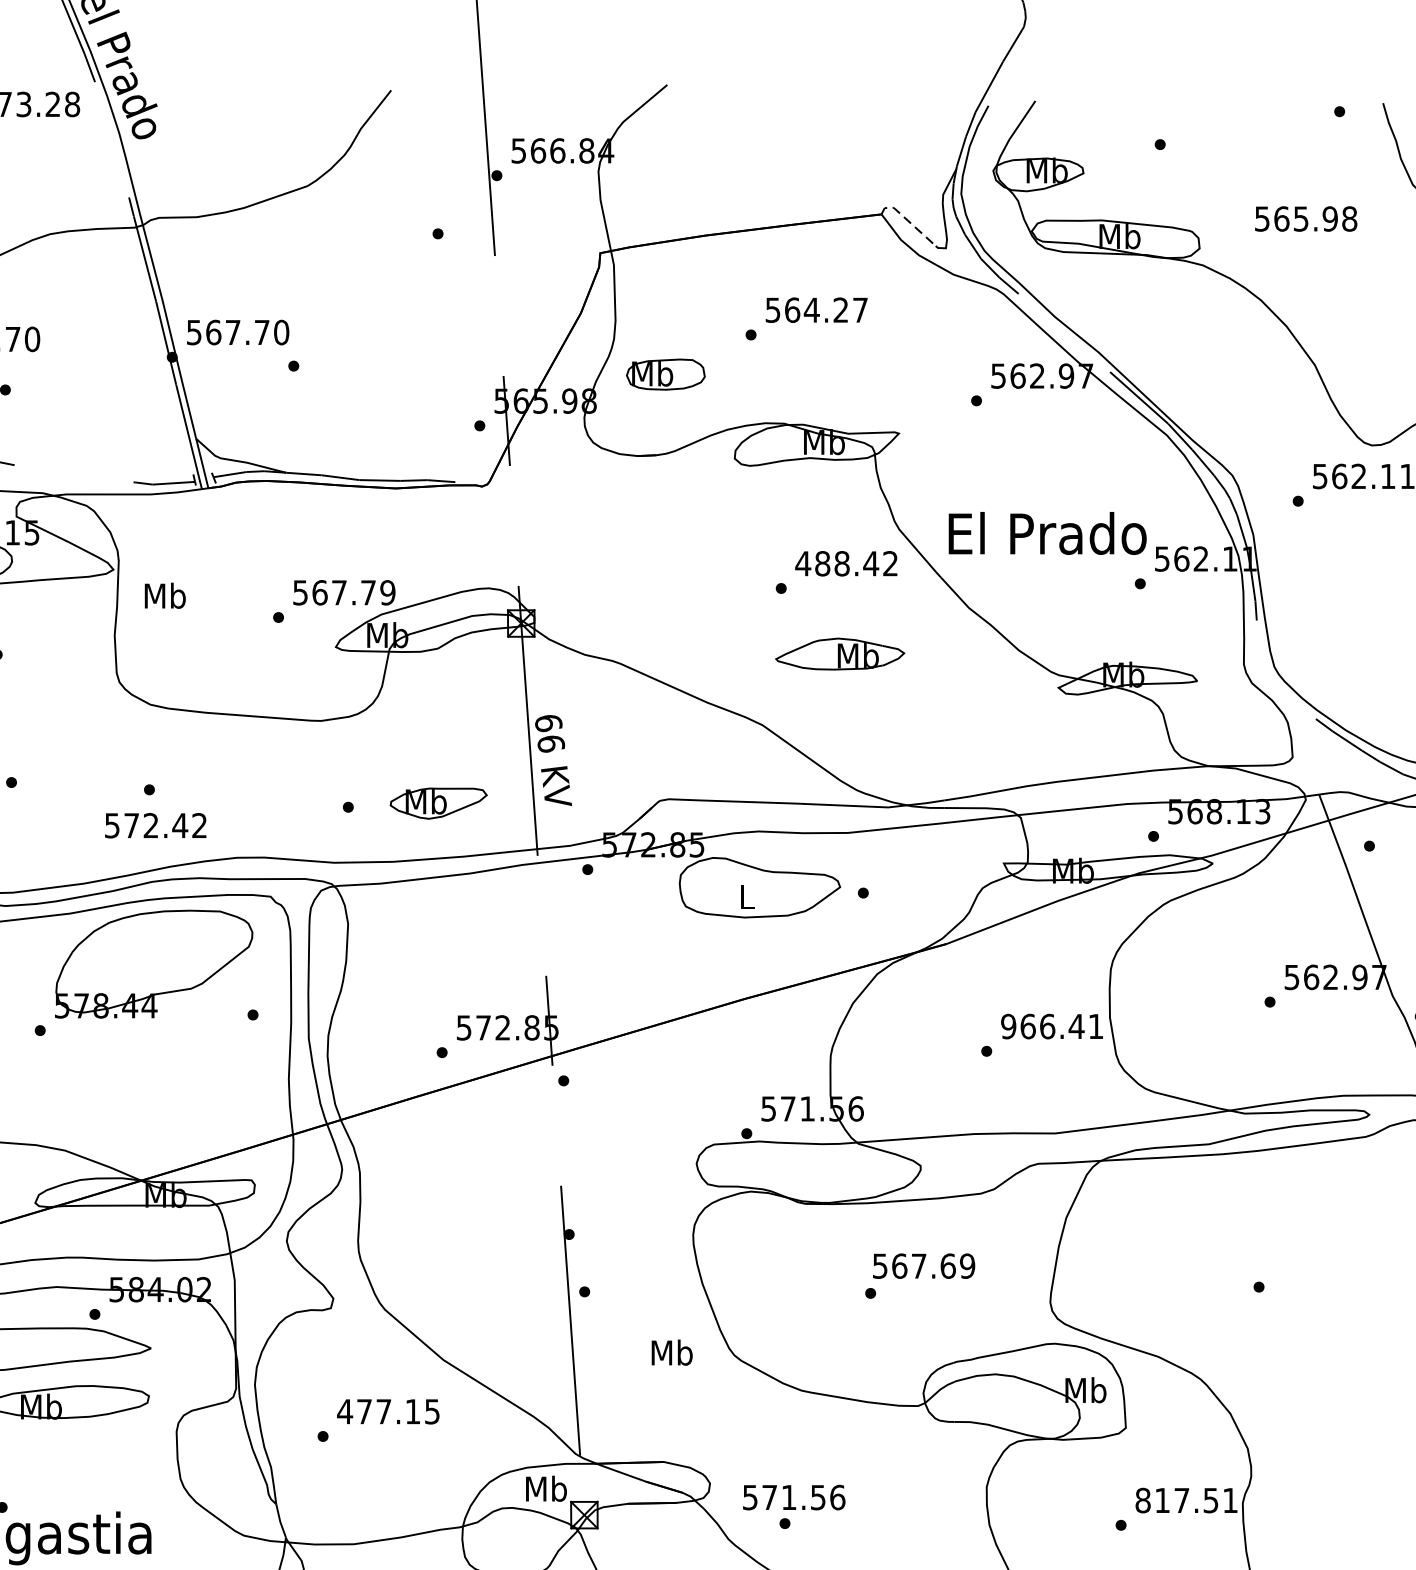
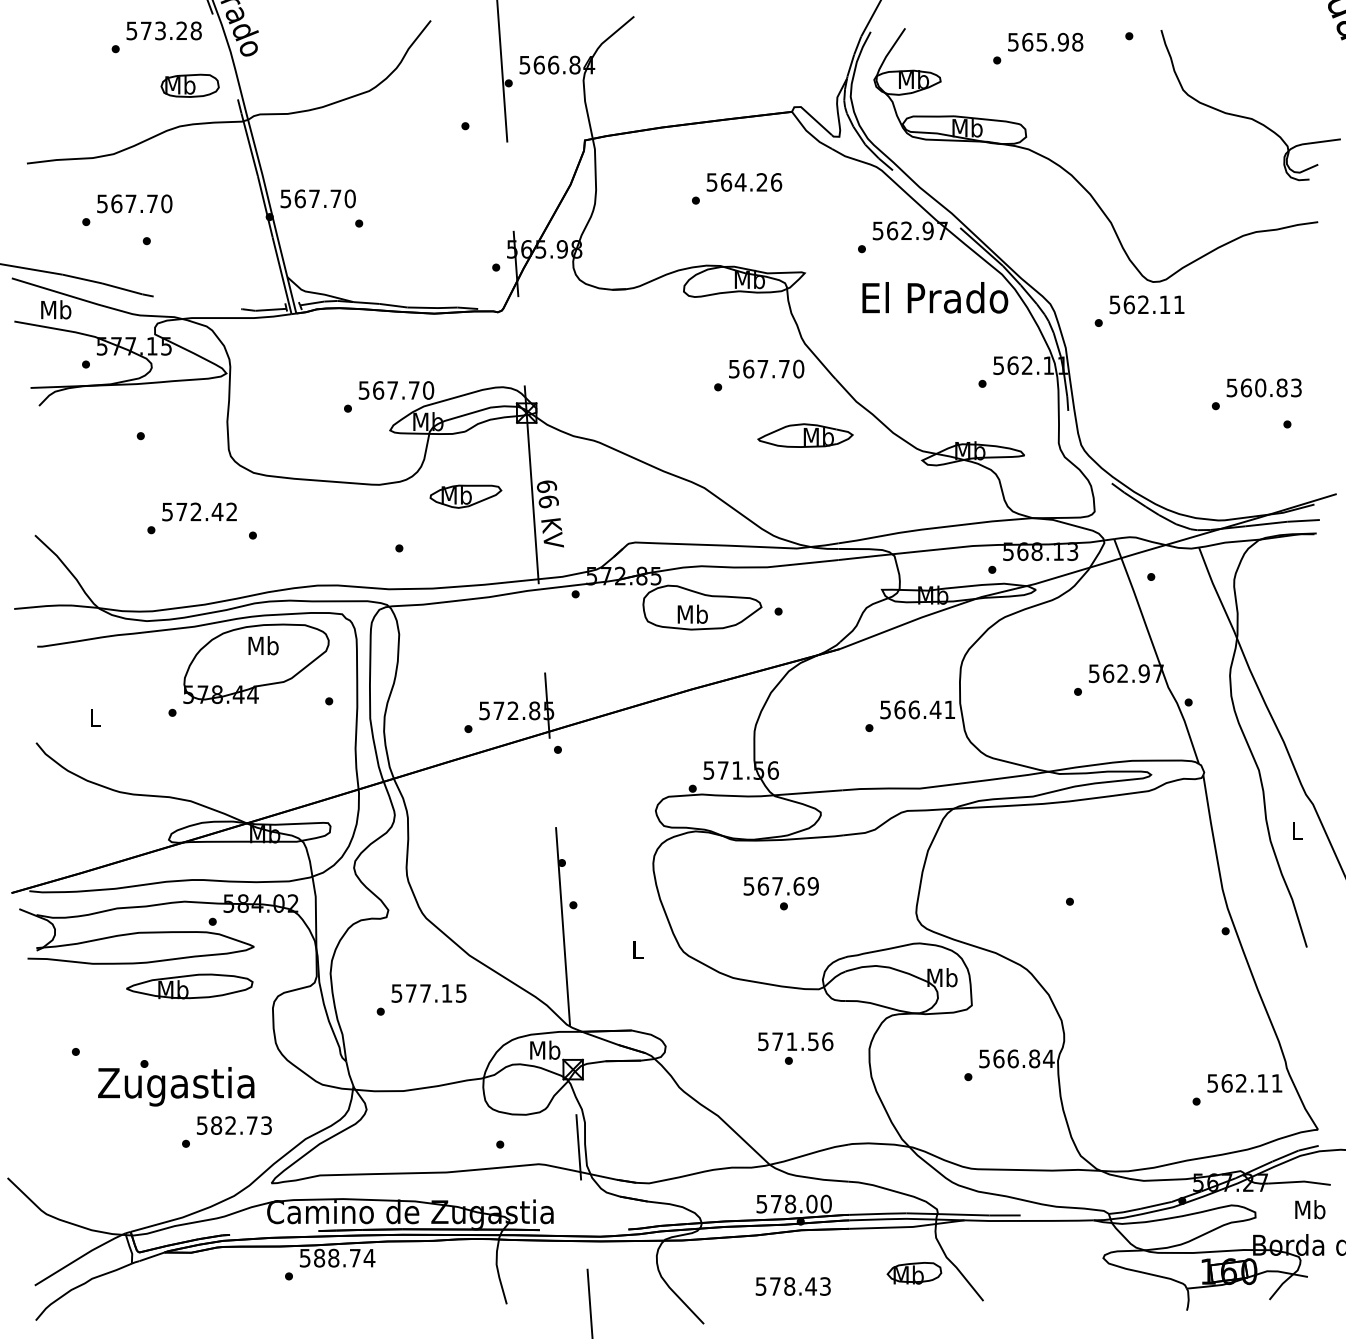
text: (1305, 217) -> (1045, 41), moved
line: (908, 220) -> (811, 116), dashed -> solid
text: (860, 310) -> (776, 182), 564.27 -> 564.26
part: (664, 374) -> (189, 85), moved
text: (1047, 533) -> (935, 297), moved
text: (846, 562) -> (766, 368), 488.42 -> 567.70
text: (387, 592) -> (428, 390), 567.79 -> 567.70
text: (165, 595) -> (263, 645), moved
part: (840, 653) -> (805, 435), moved
part: (438, 803) -> (465, 496), moved
text: (155, 825) -> (199, 511), moved
text: (746, 895) -> (692, 613), L -> Mb
text: (1008, 1026) -> (885, 709), 966.41 -> 566.41
text: (922, 1266) -> (780, 886), moved
text: (671, 1351) -> (637, 949), Mb -> L
text: (344, 1411) -> (396, 993), 477.15 -> 577.15
text: (1186, 1500) -> (1016, 1058), 817.51 -> 566.84
text: (793, 1506) -> (795, 1048), moved

